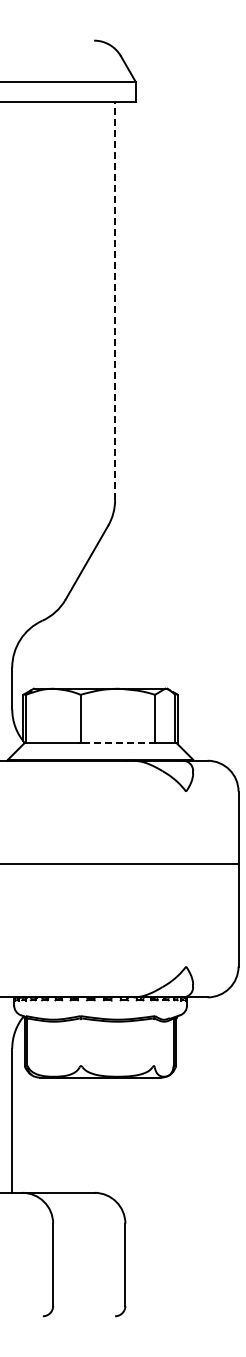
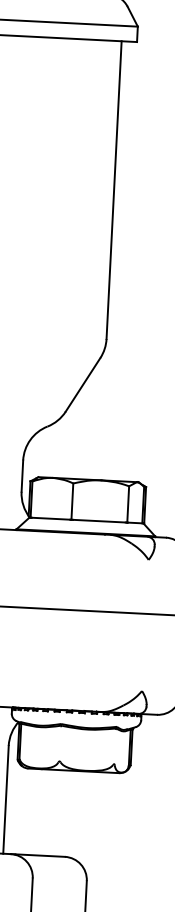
line: (115, 301) -> (114, 190), dashed -> solid
line: (118, 743) -> (99, 521), dashed -> solid

